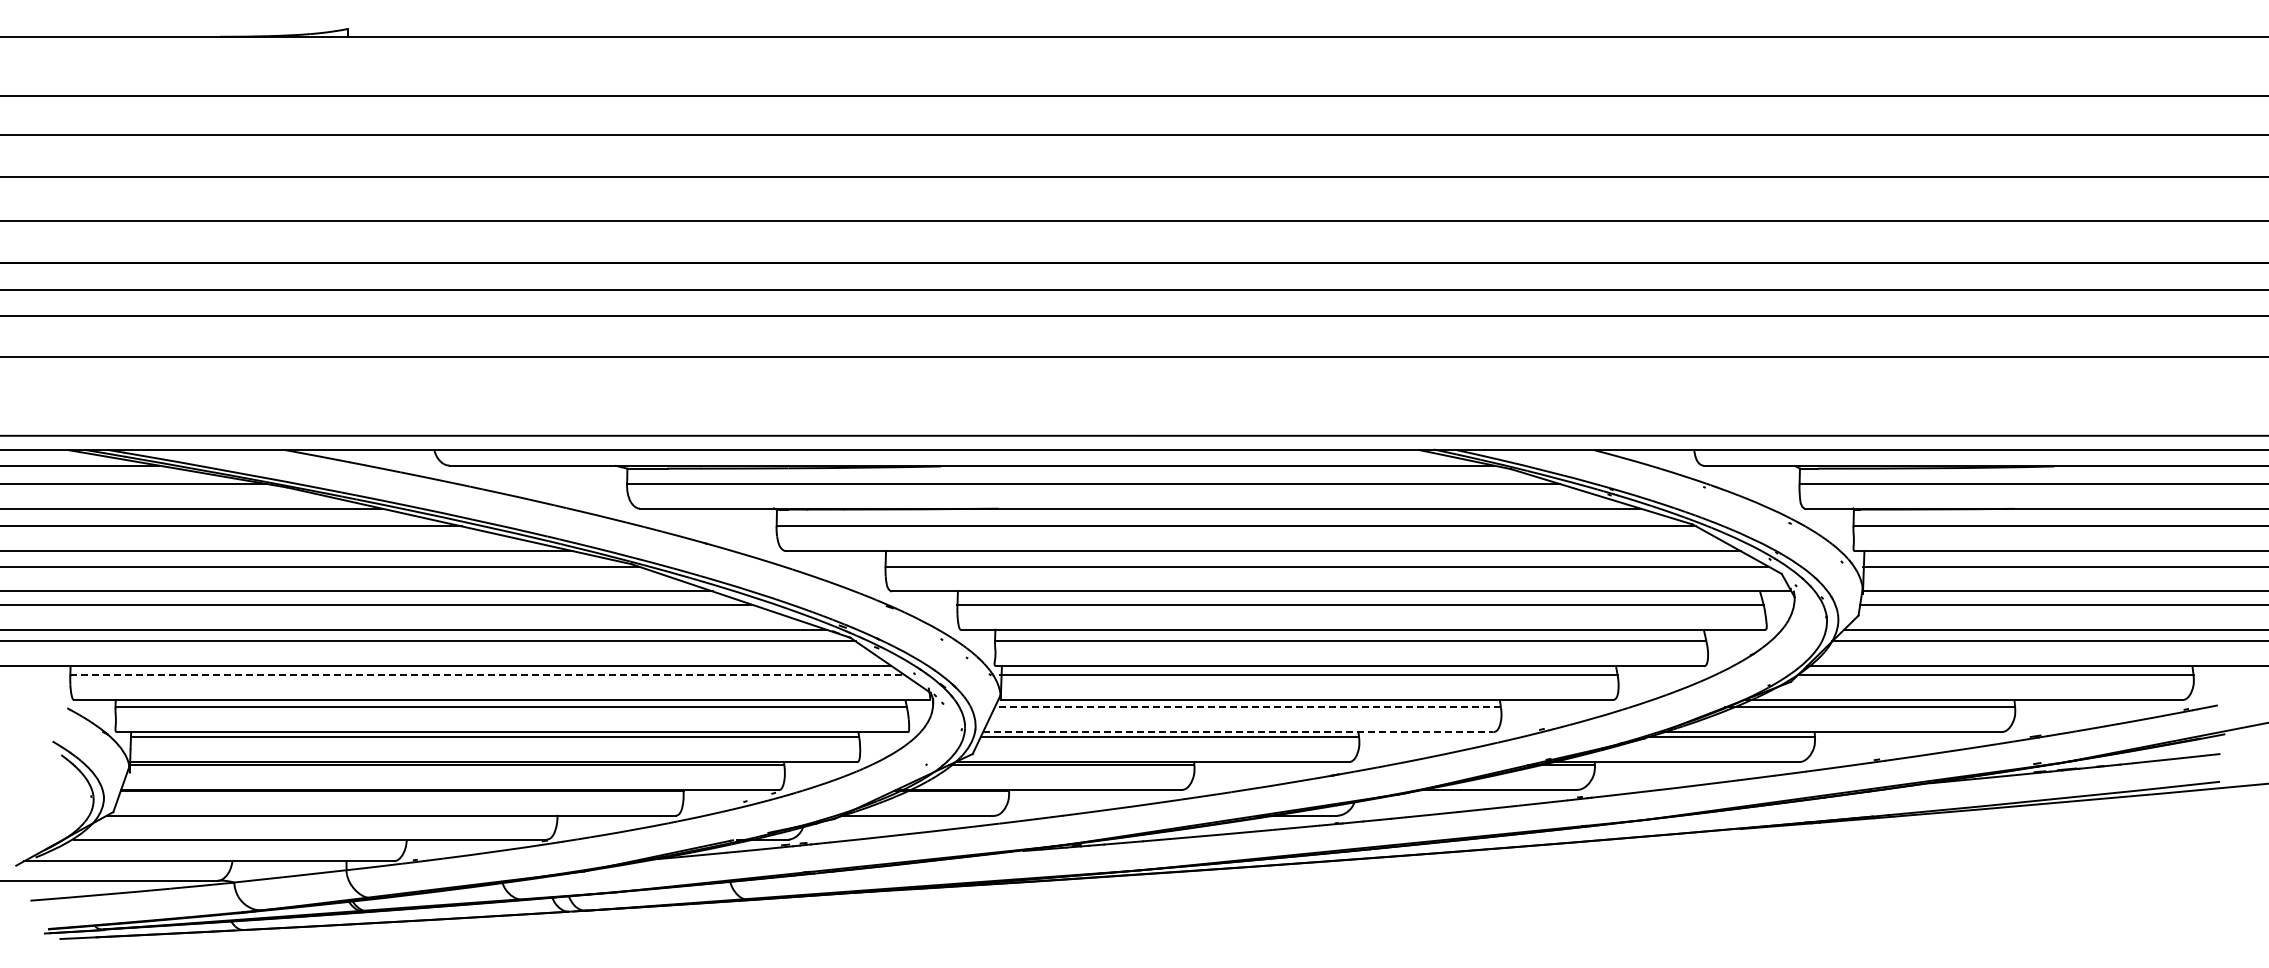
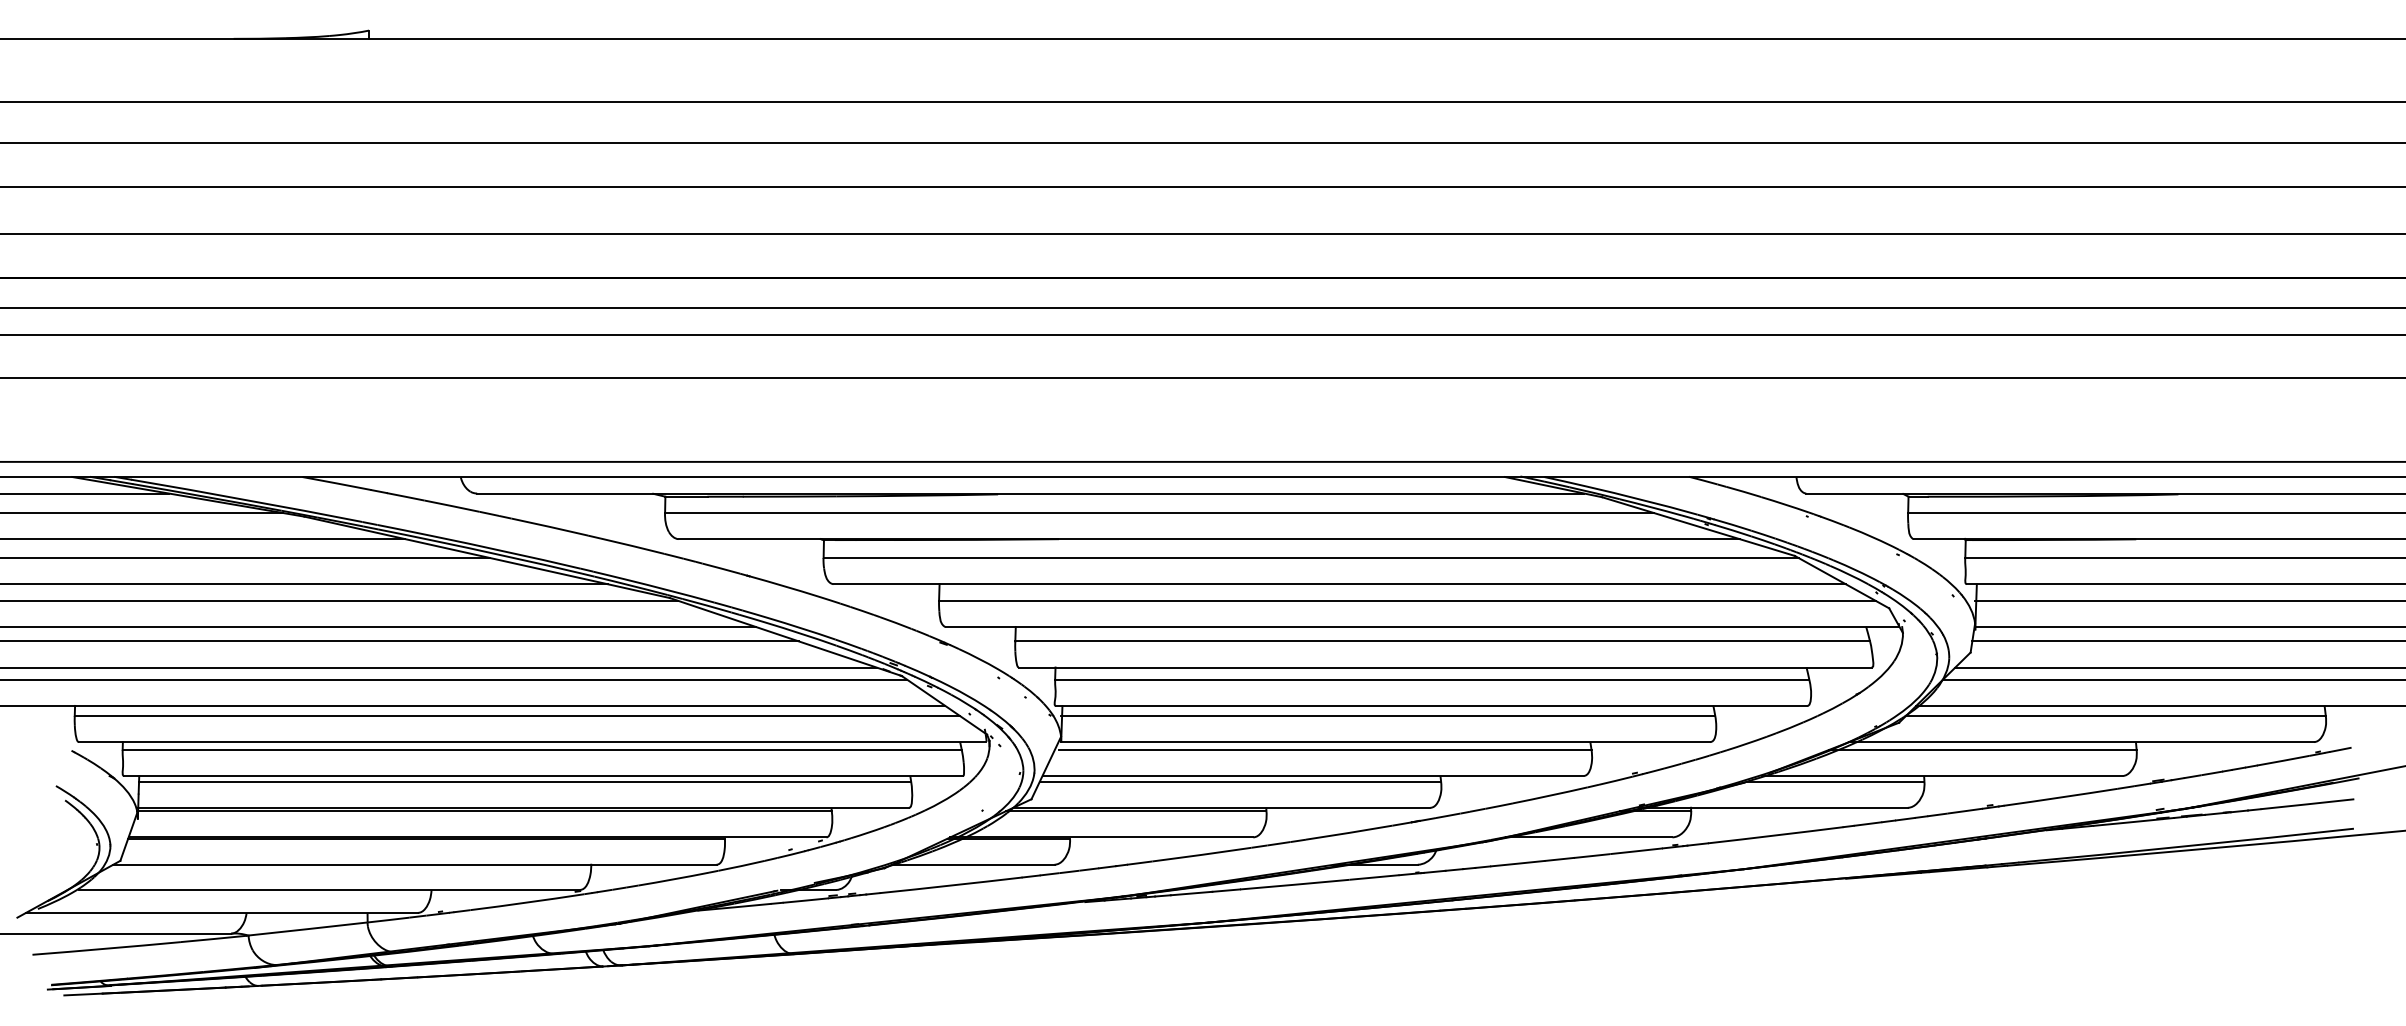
line: (488, 675) -> (518, 716), dashed -> solid
line: (1250, 707) -> (1325, 749), dashed -> solid
line: (1238, 732) -> (1313, 776), dashed -> solid

